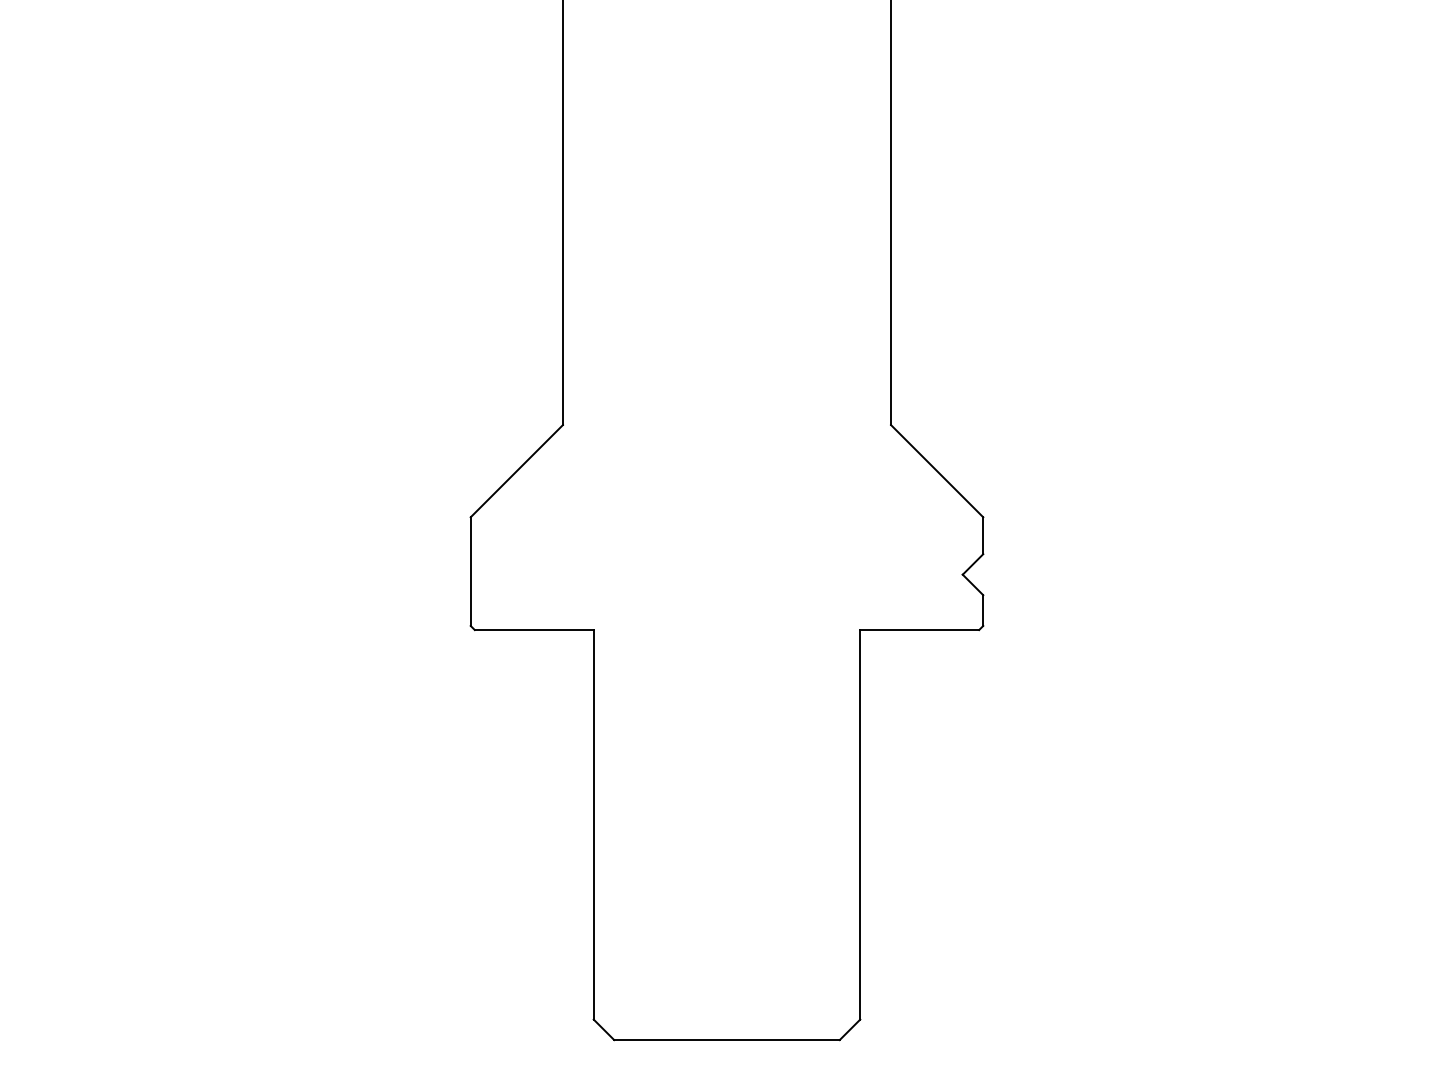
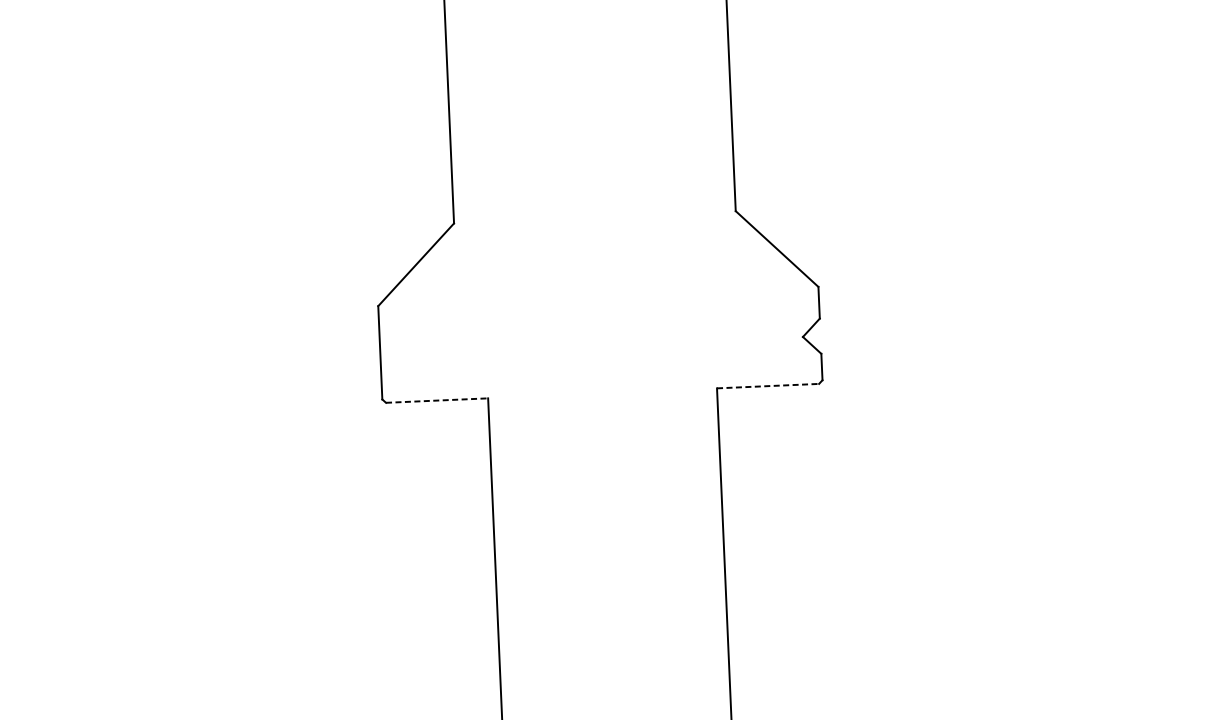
line: (534, 630) -> (437, 400), solid -> dashed
line: (920, 630) -> (768, 386), solid -> dashed

